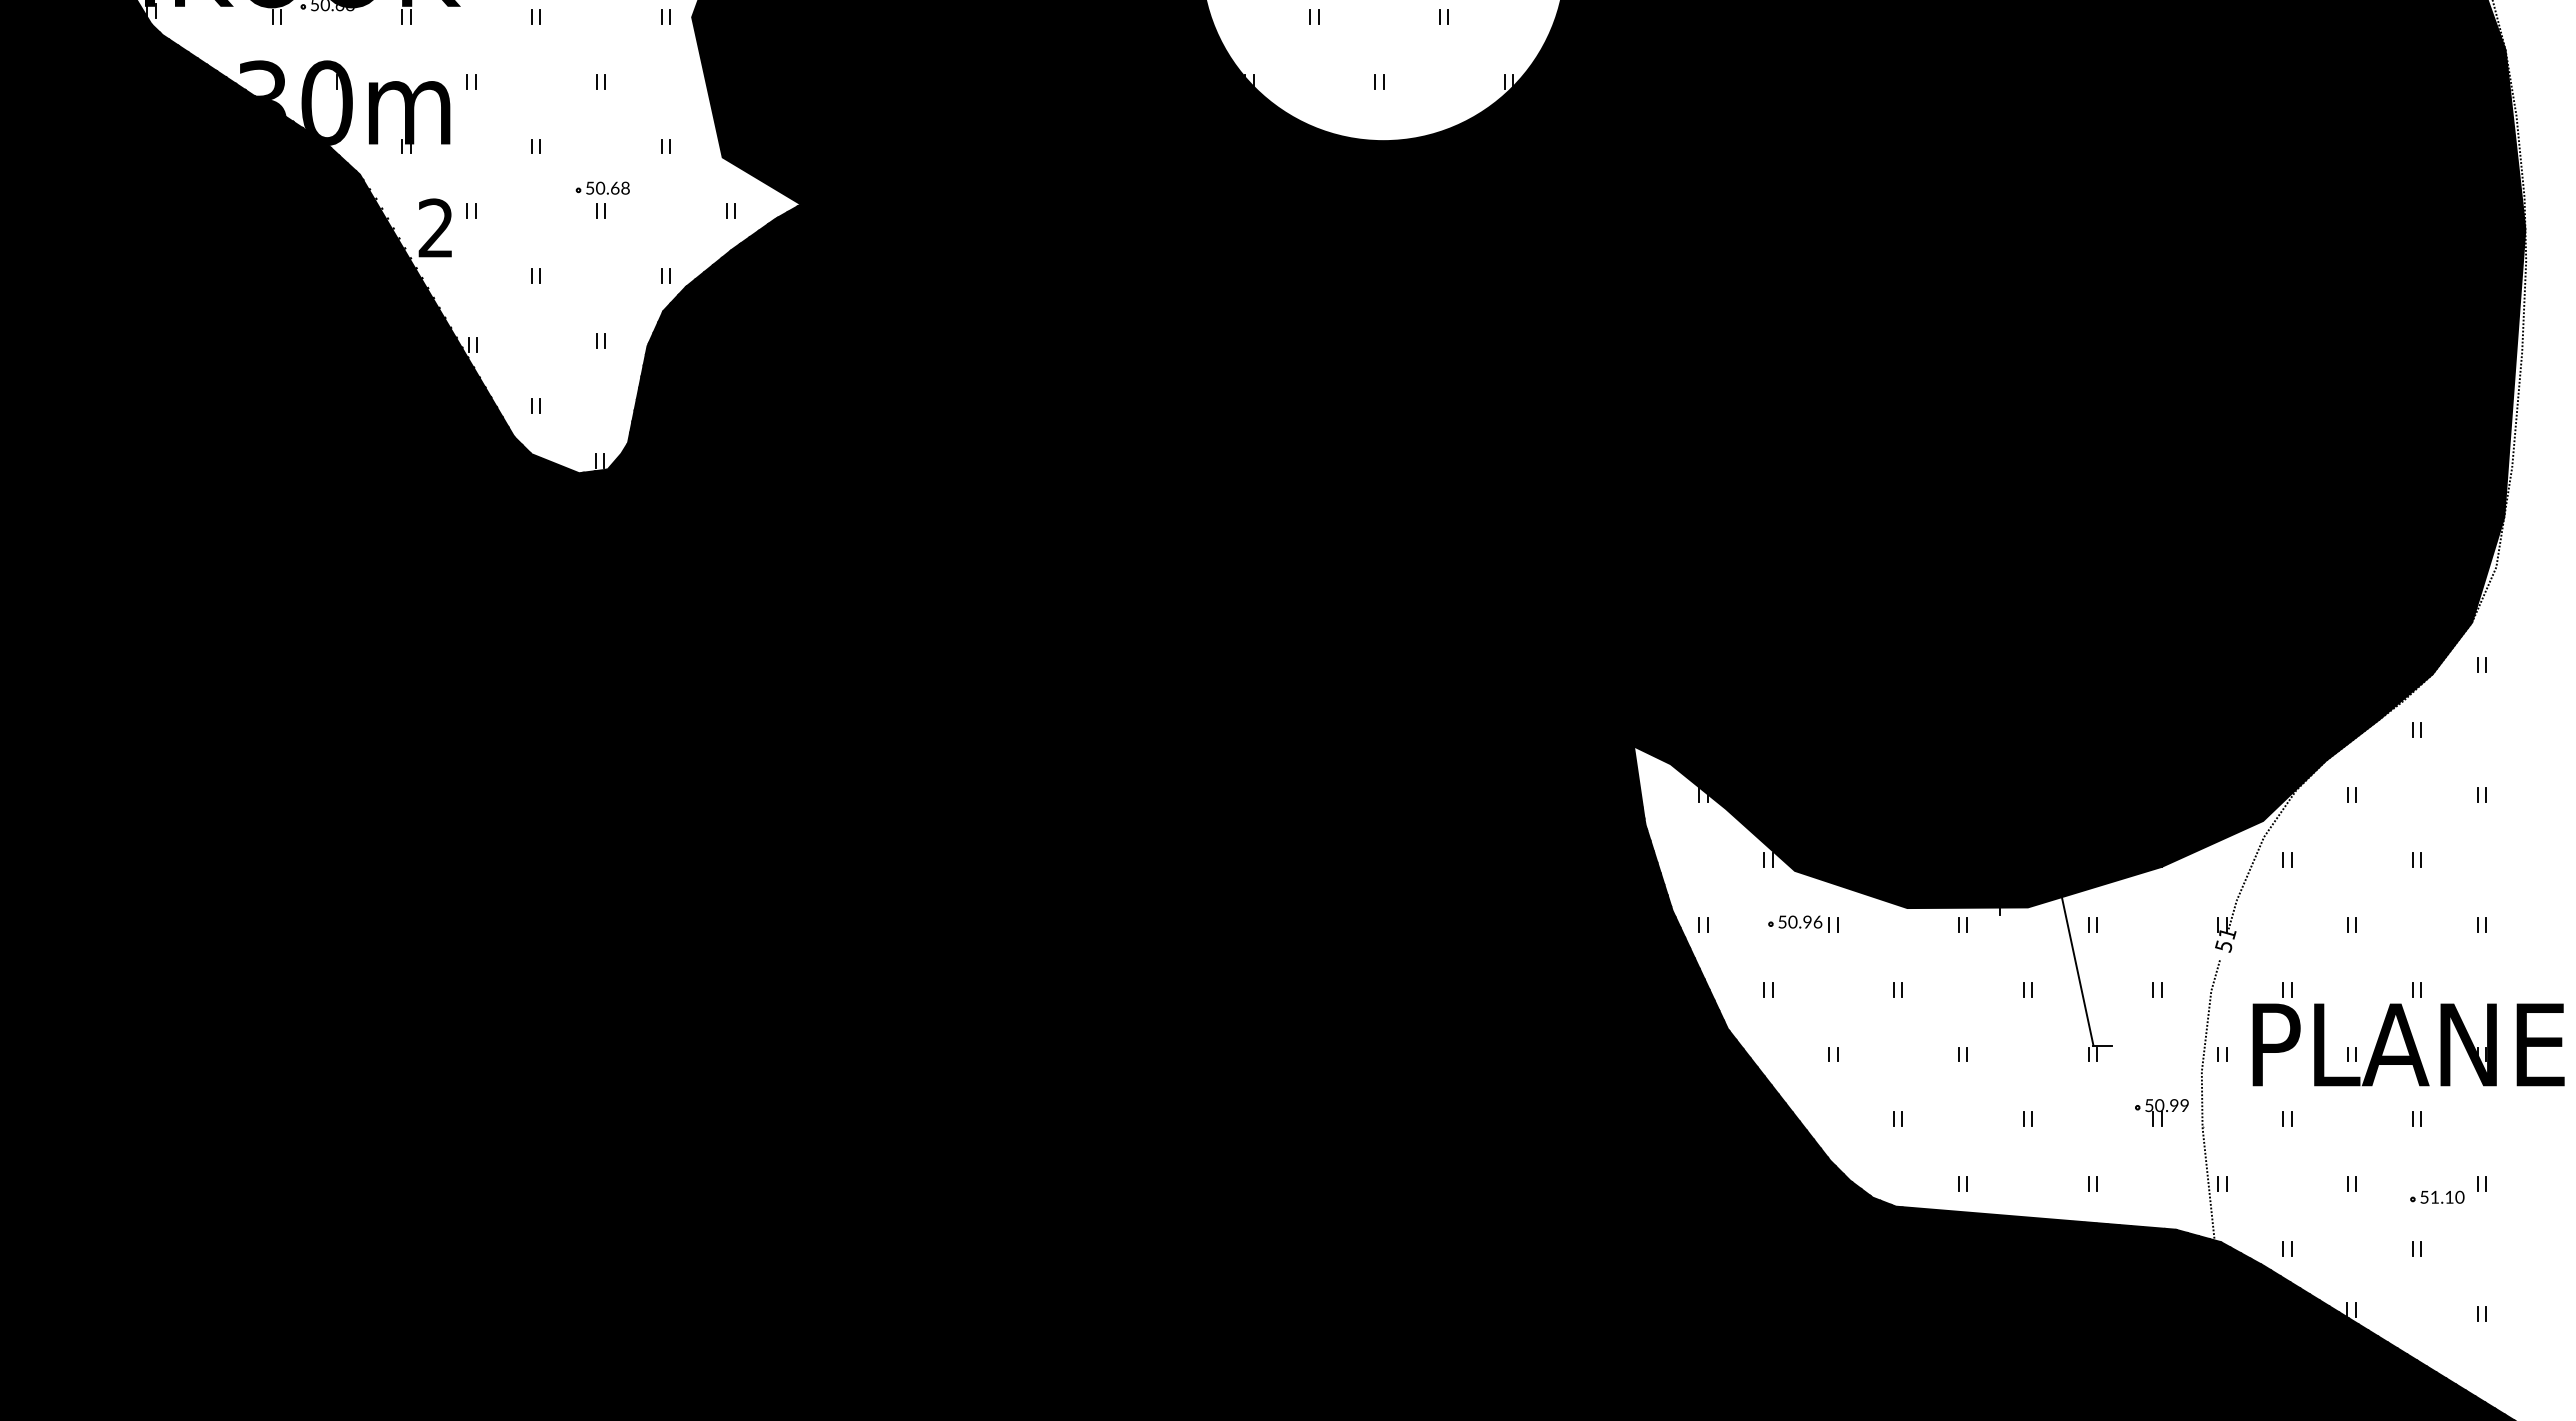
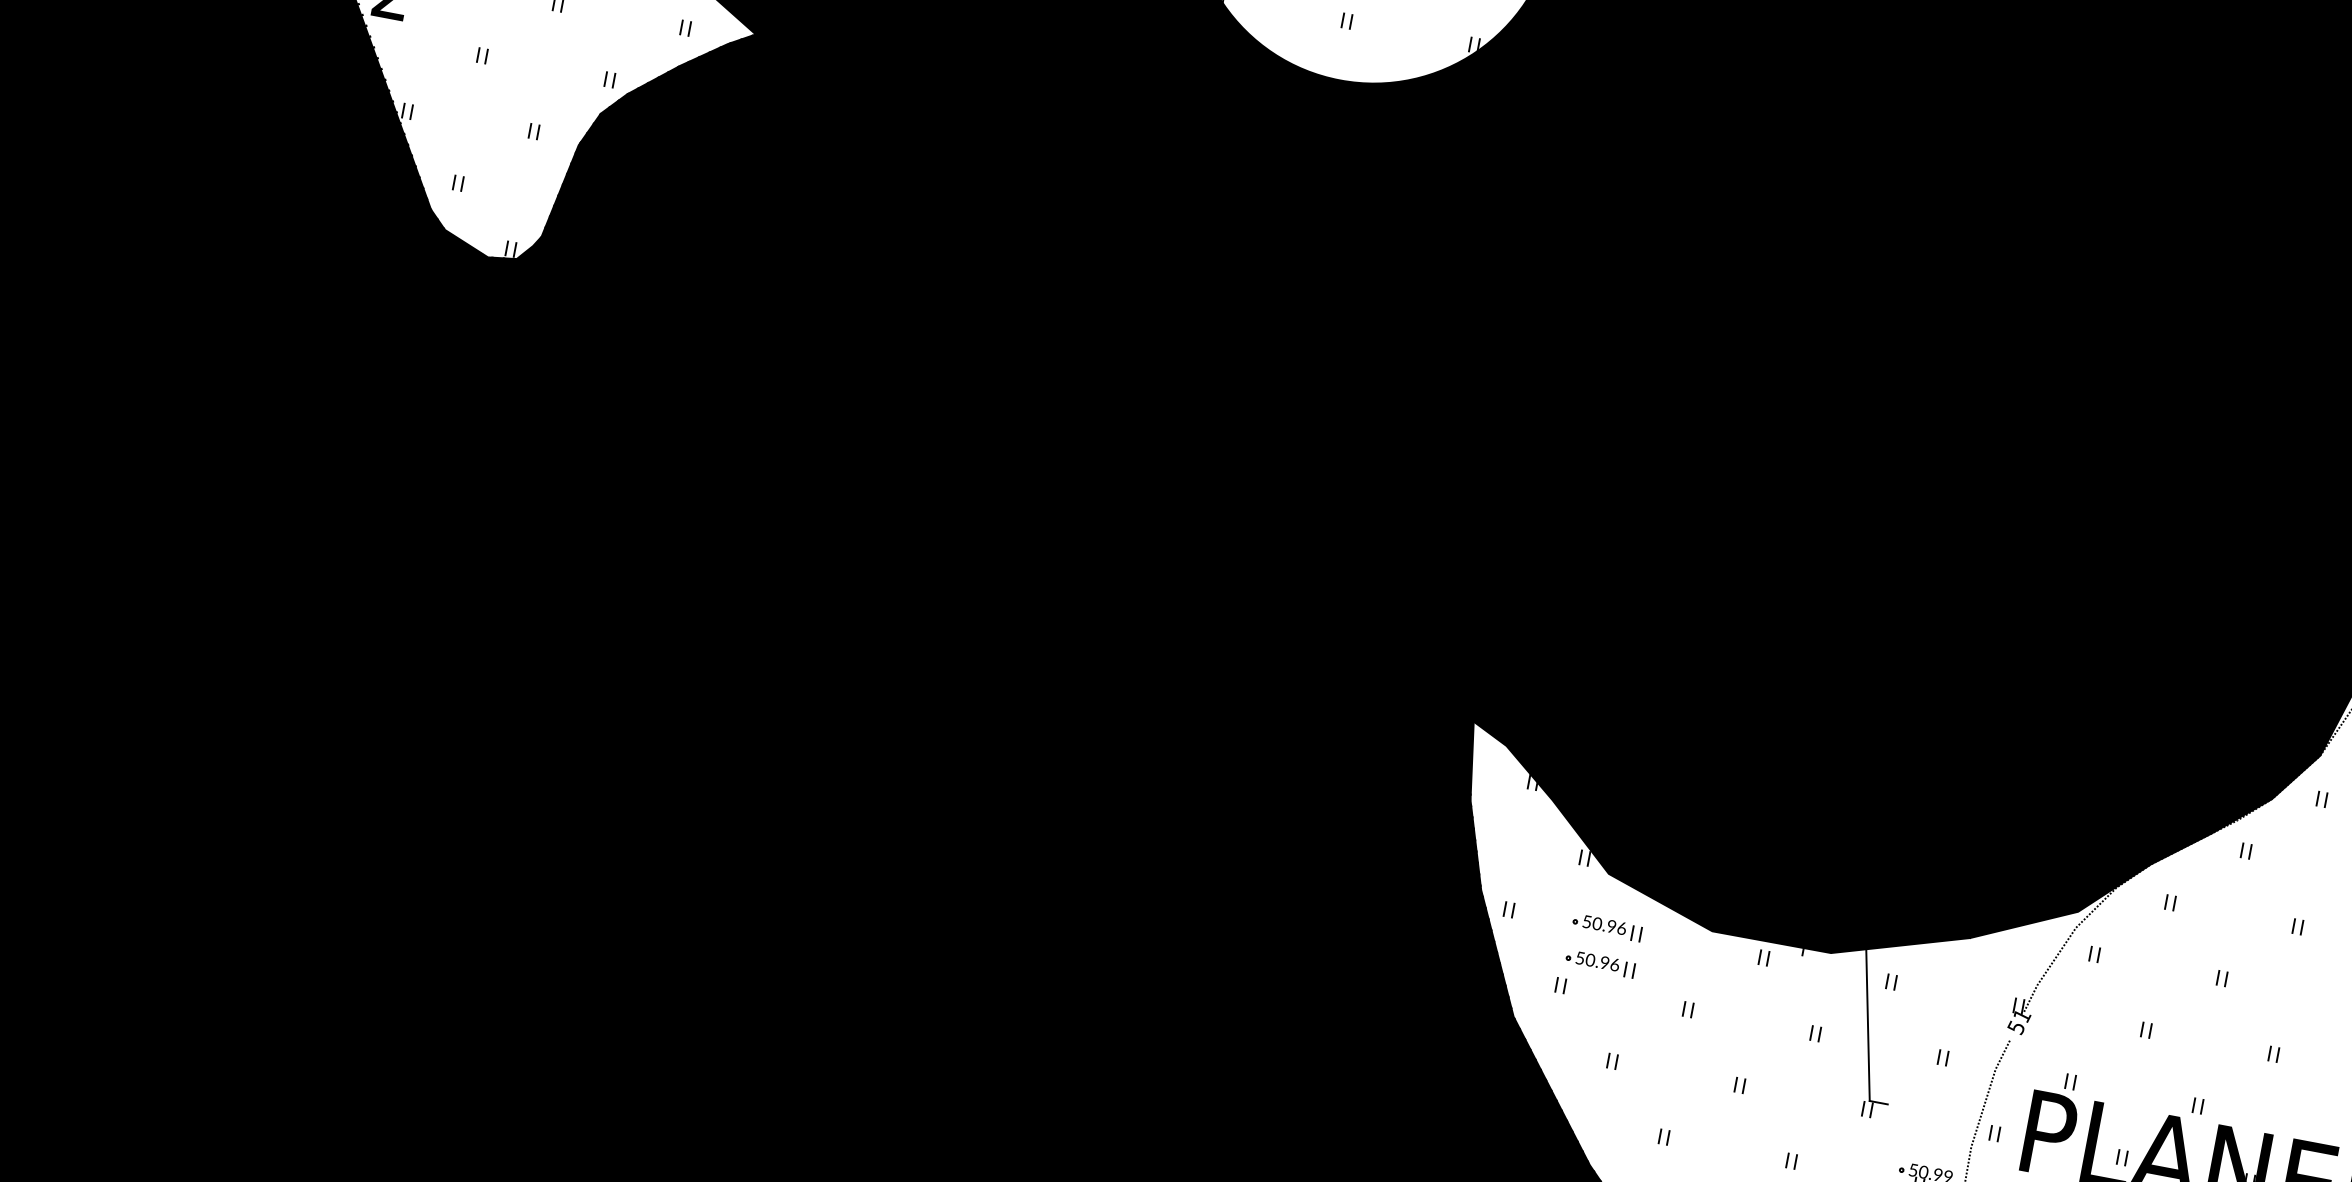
part: (1803, 960) -> (1600, 963), added

